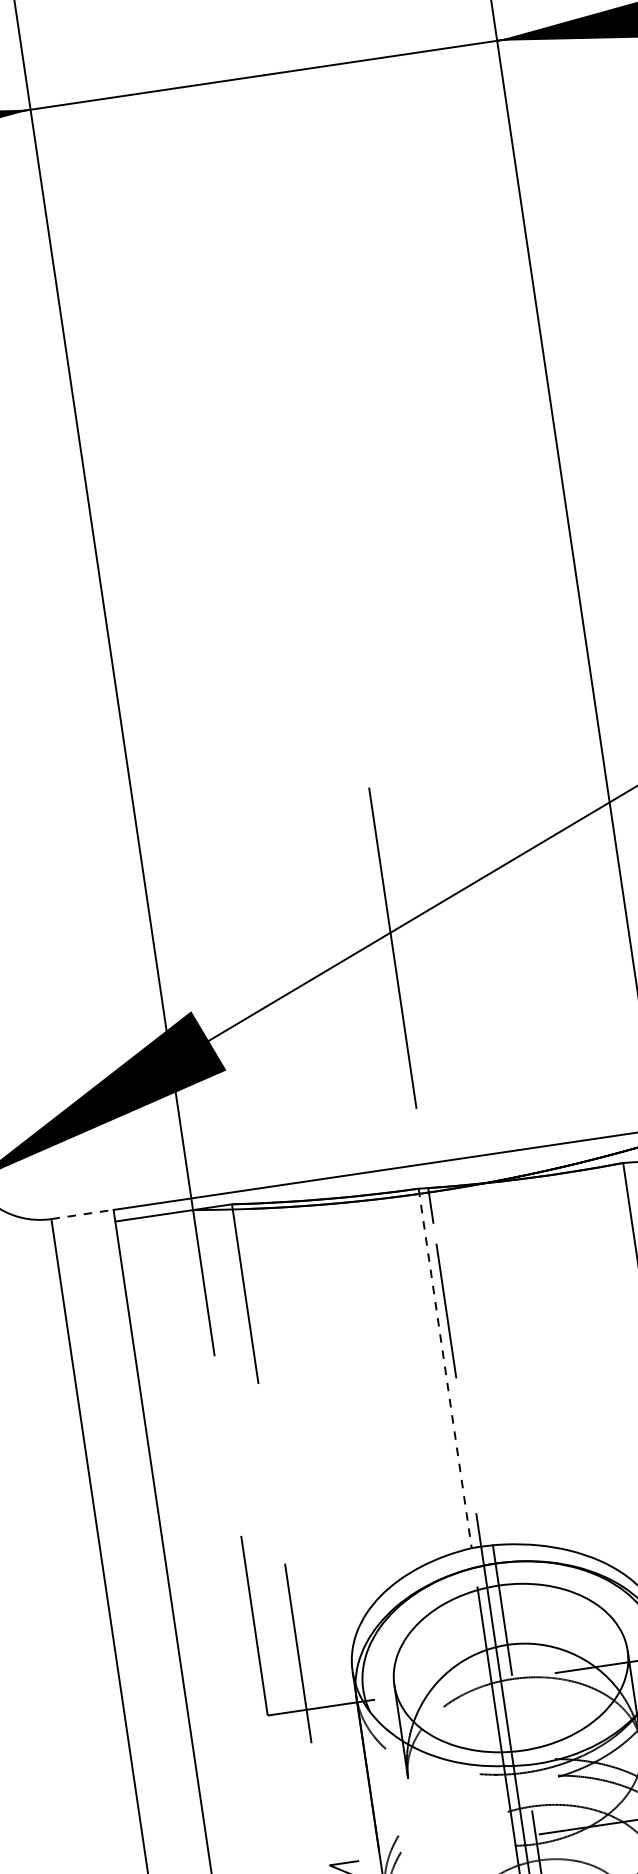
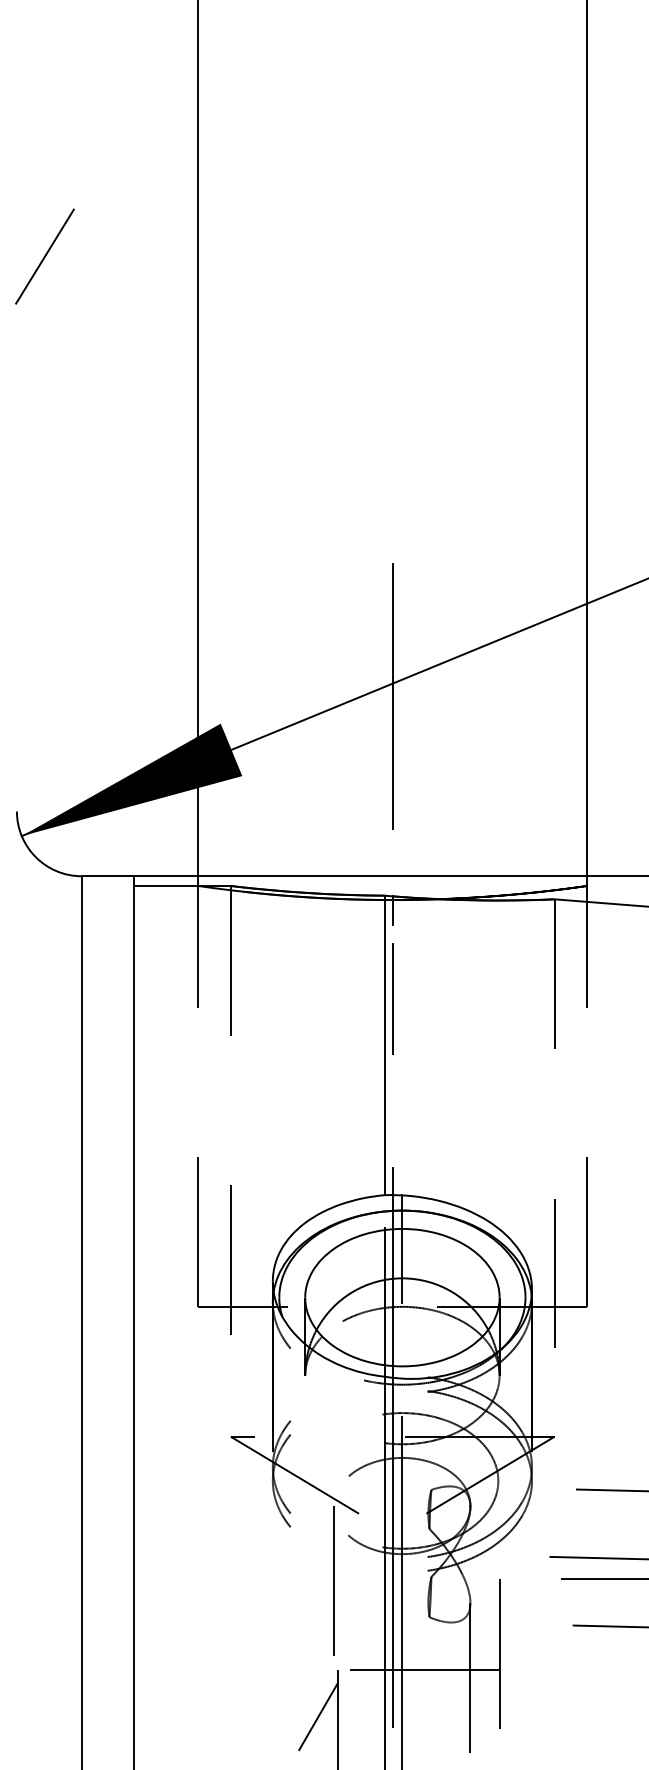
line: (82, 1214) -> (107, 876), dashed -> solid
line: (444, 1368) -> (384, 1045), dashed -> solid

